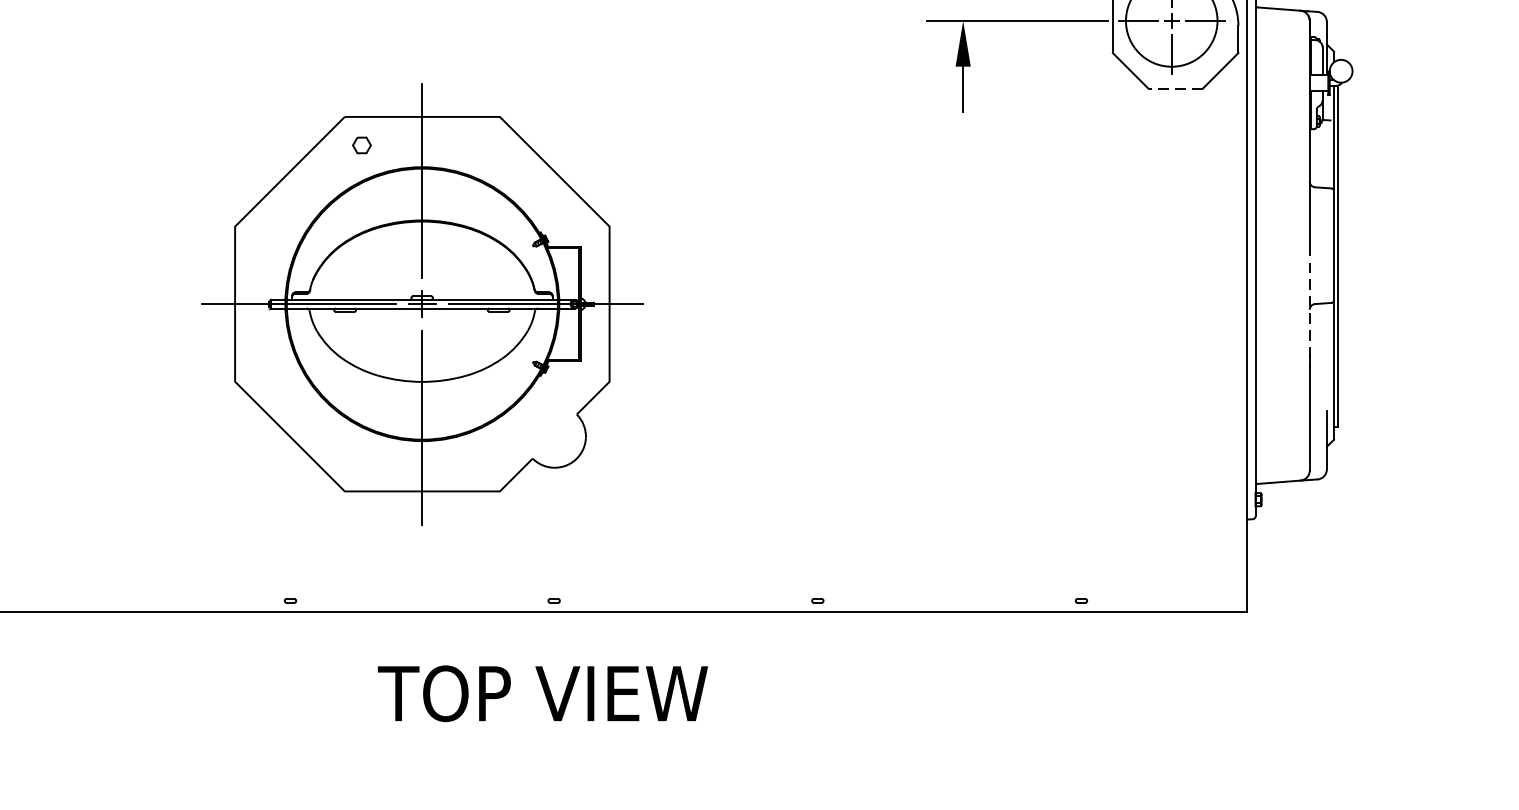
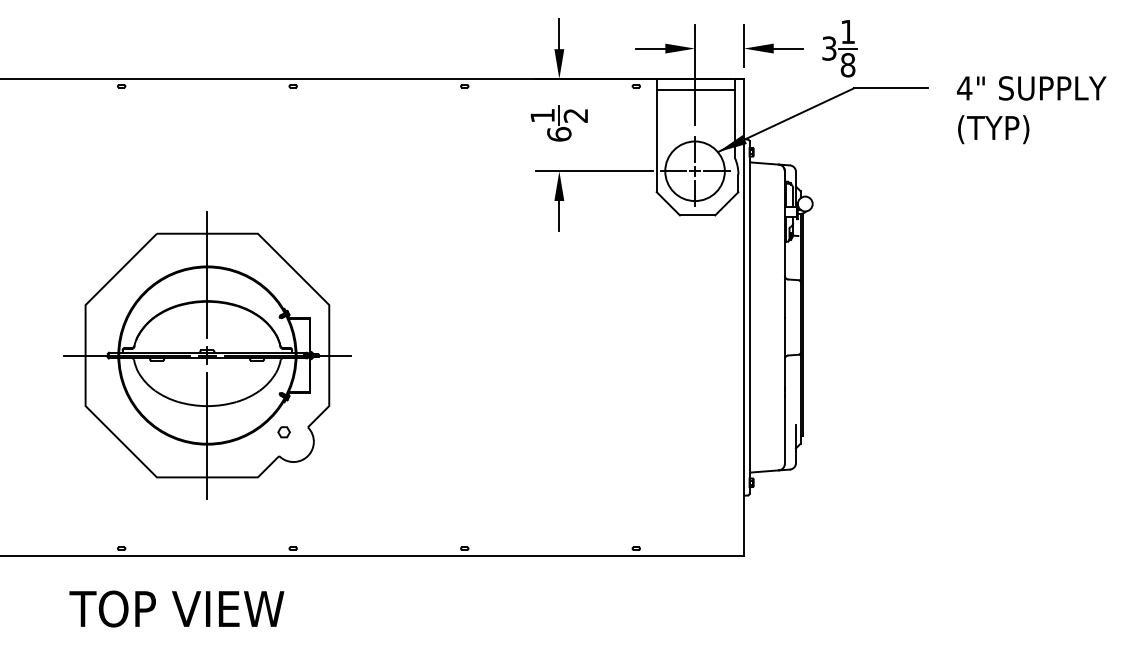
line: (1175, 88) -> (697, 215), dashed -> solid
part: (360, 145) -> (283, 432), moved
line: (1309, 302) -> (784, 354), dashed -> solid
text: (542, 692) -> (176, 608), moved

